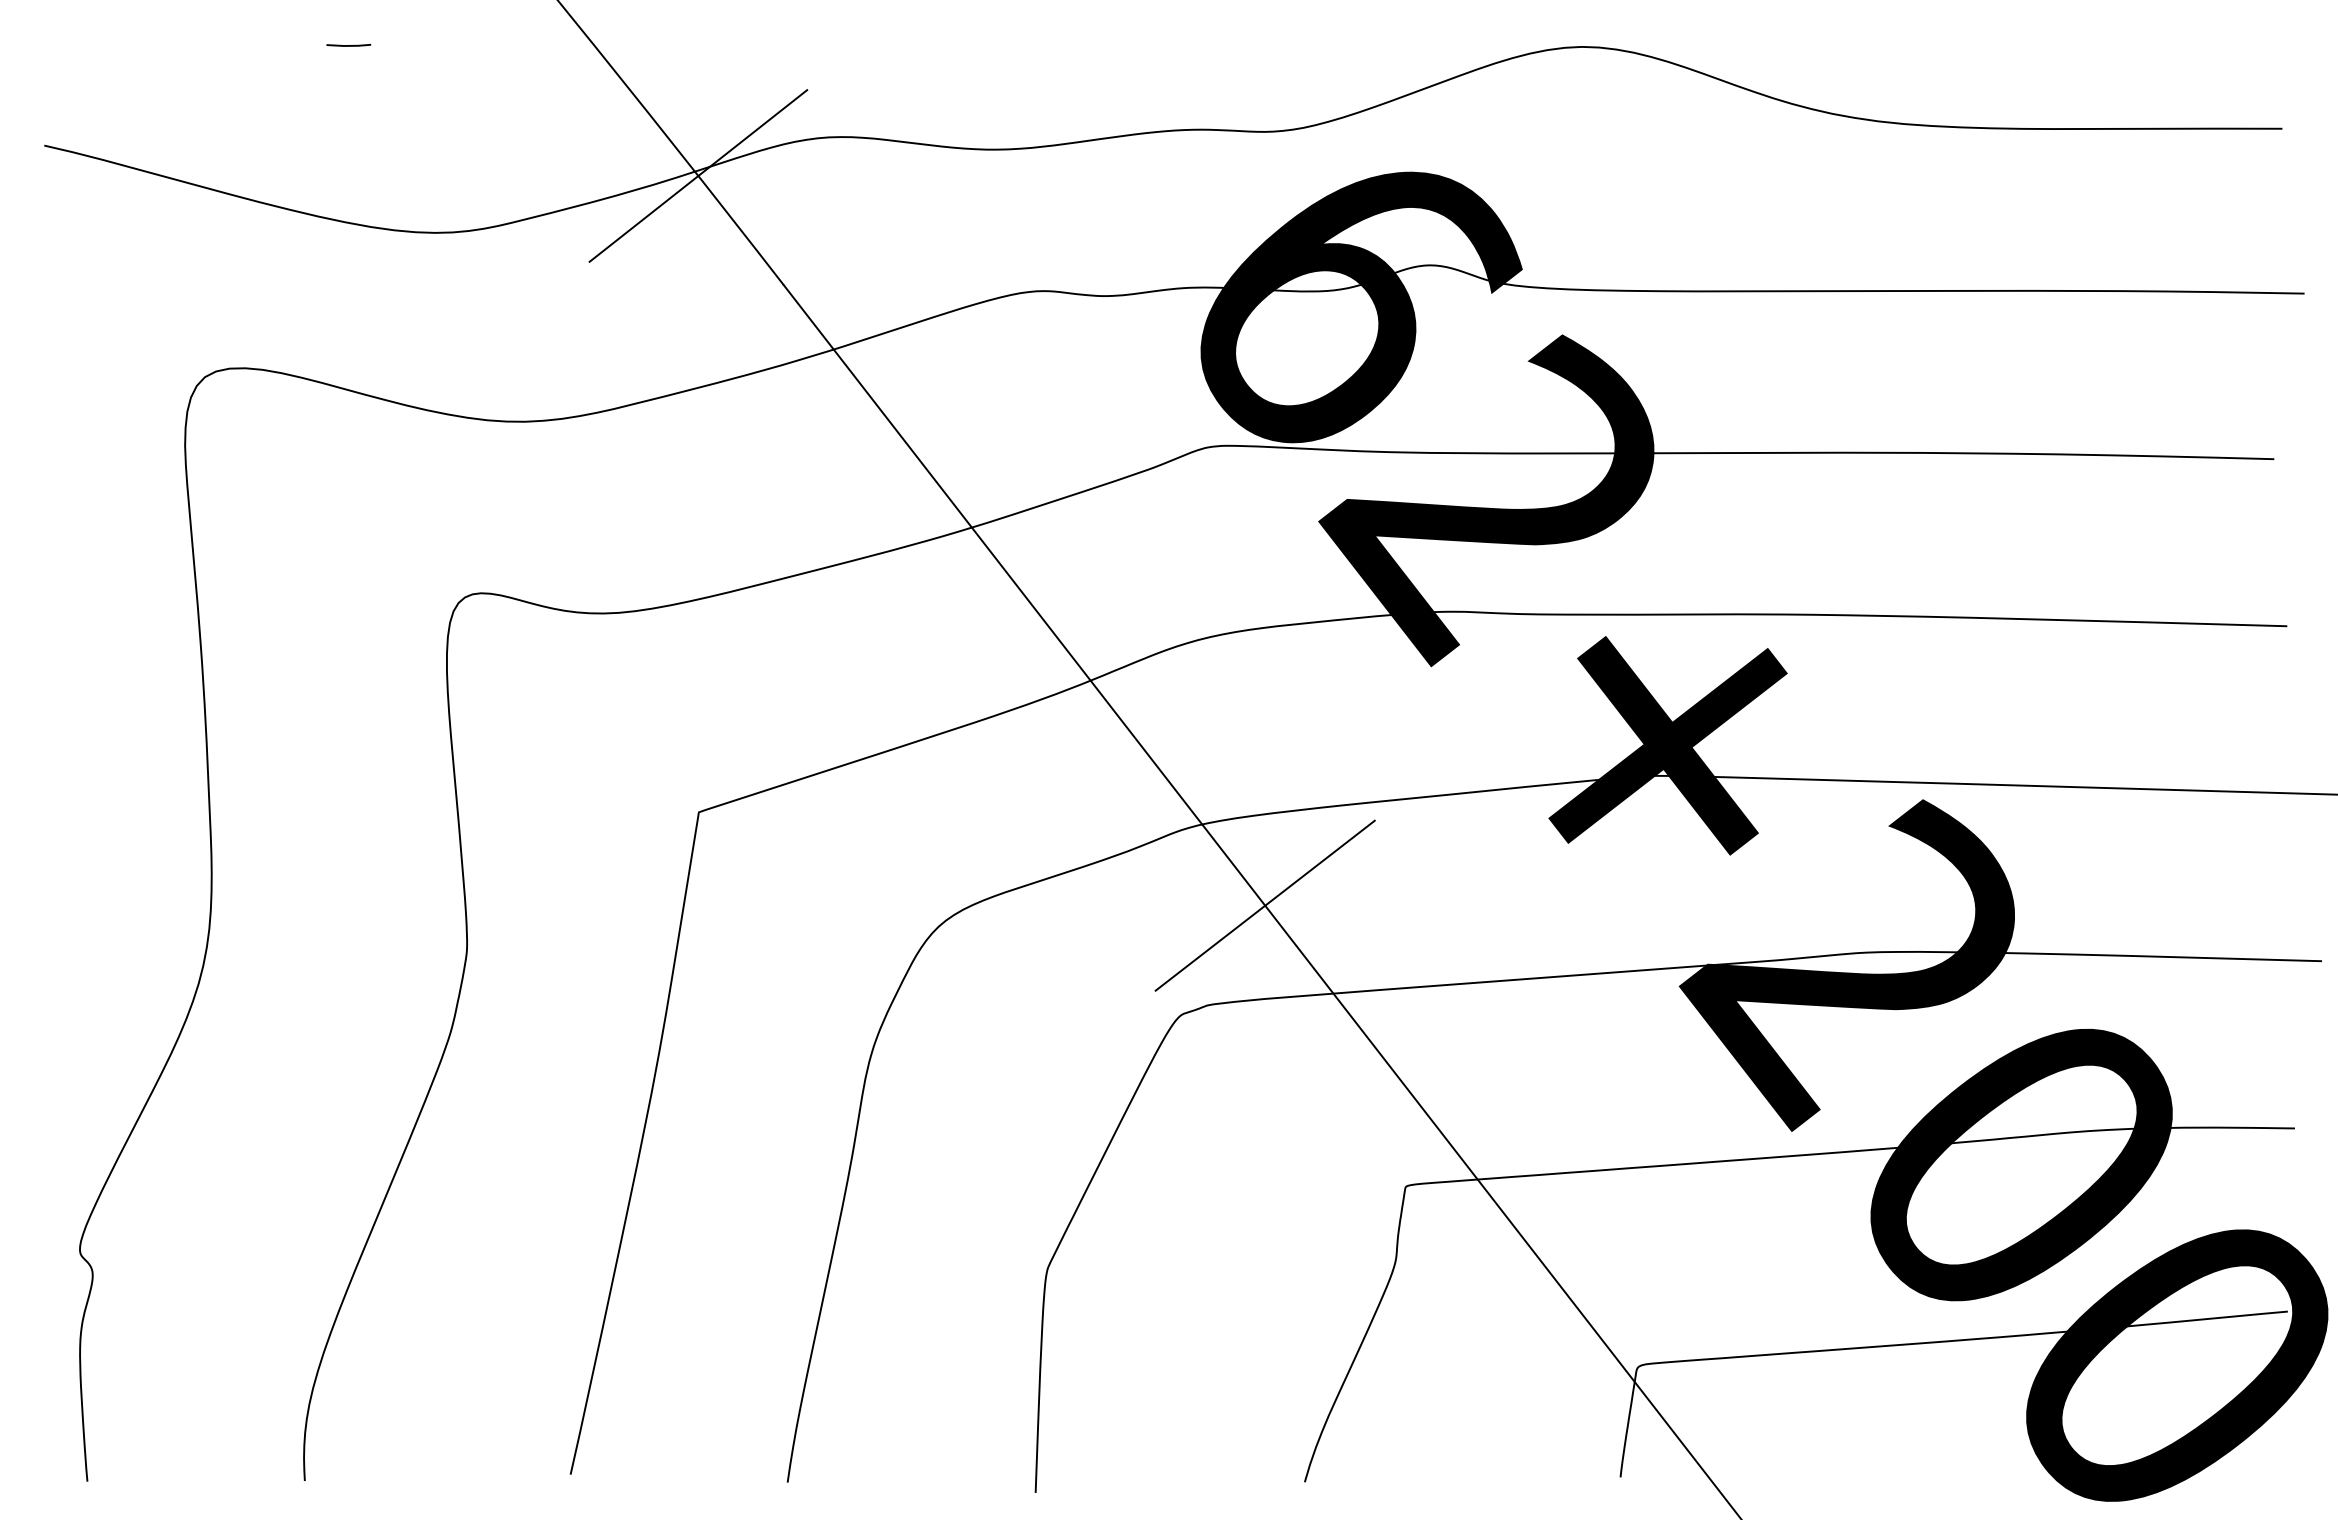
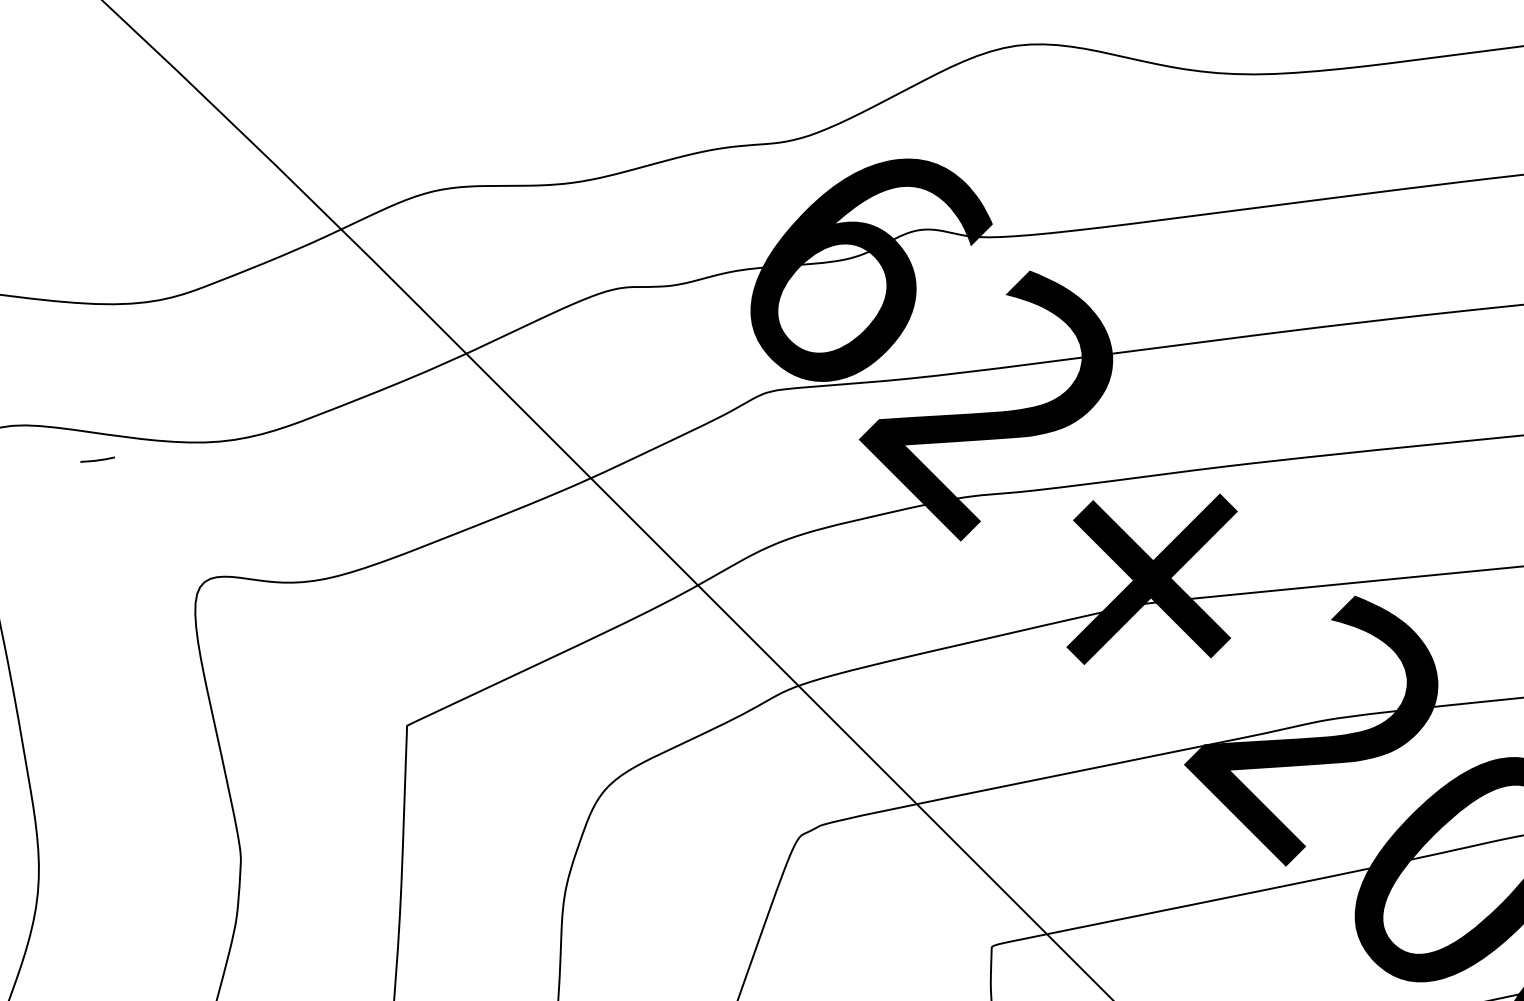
line: (348, 45) -> (97, 460), moved
line: (698, 175) -> (344, 231), removed
line: (1264, 905) -> (854, 742), removed

